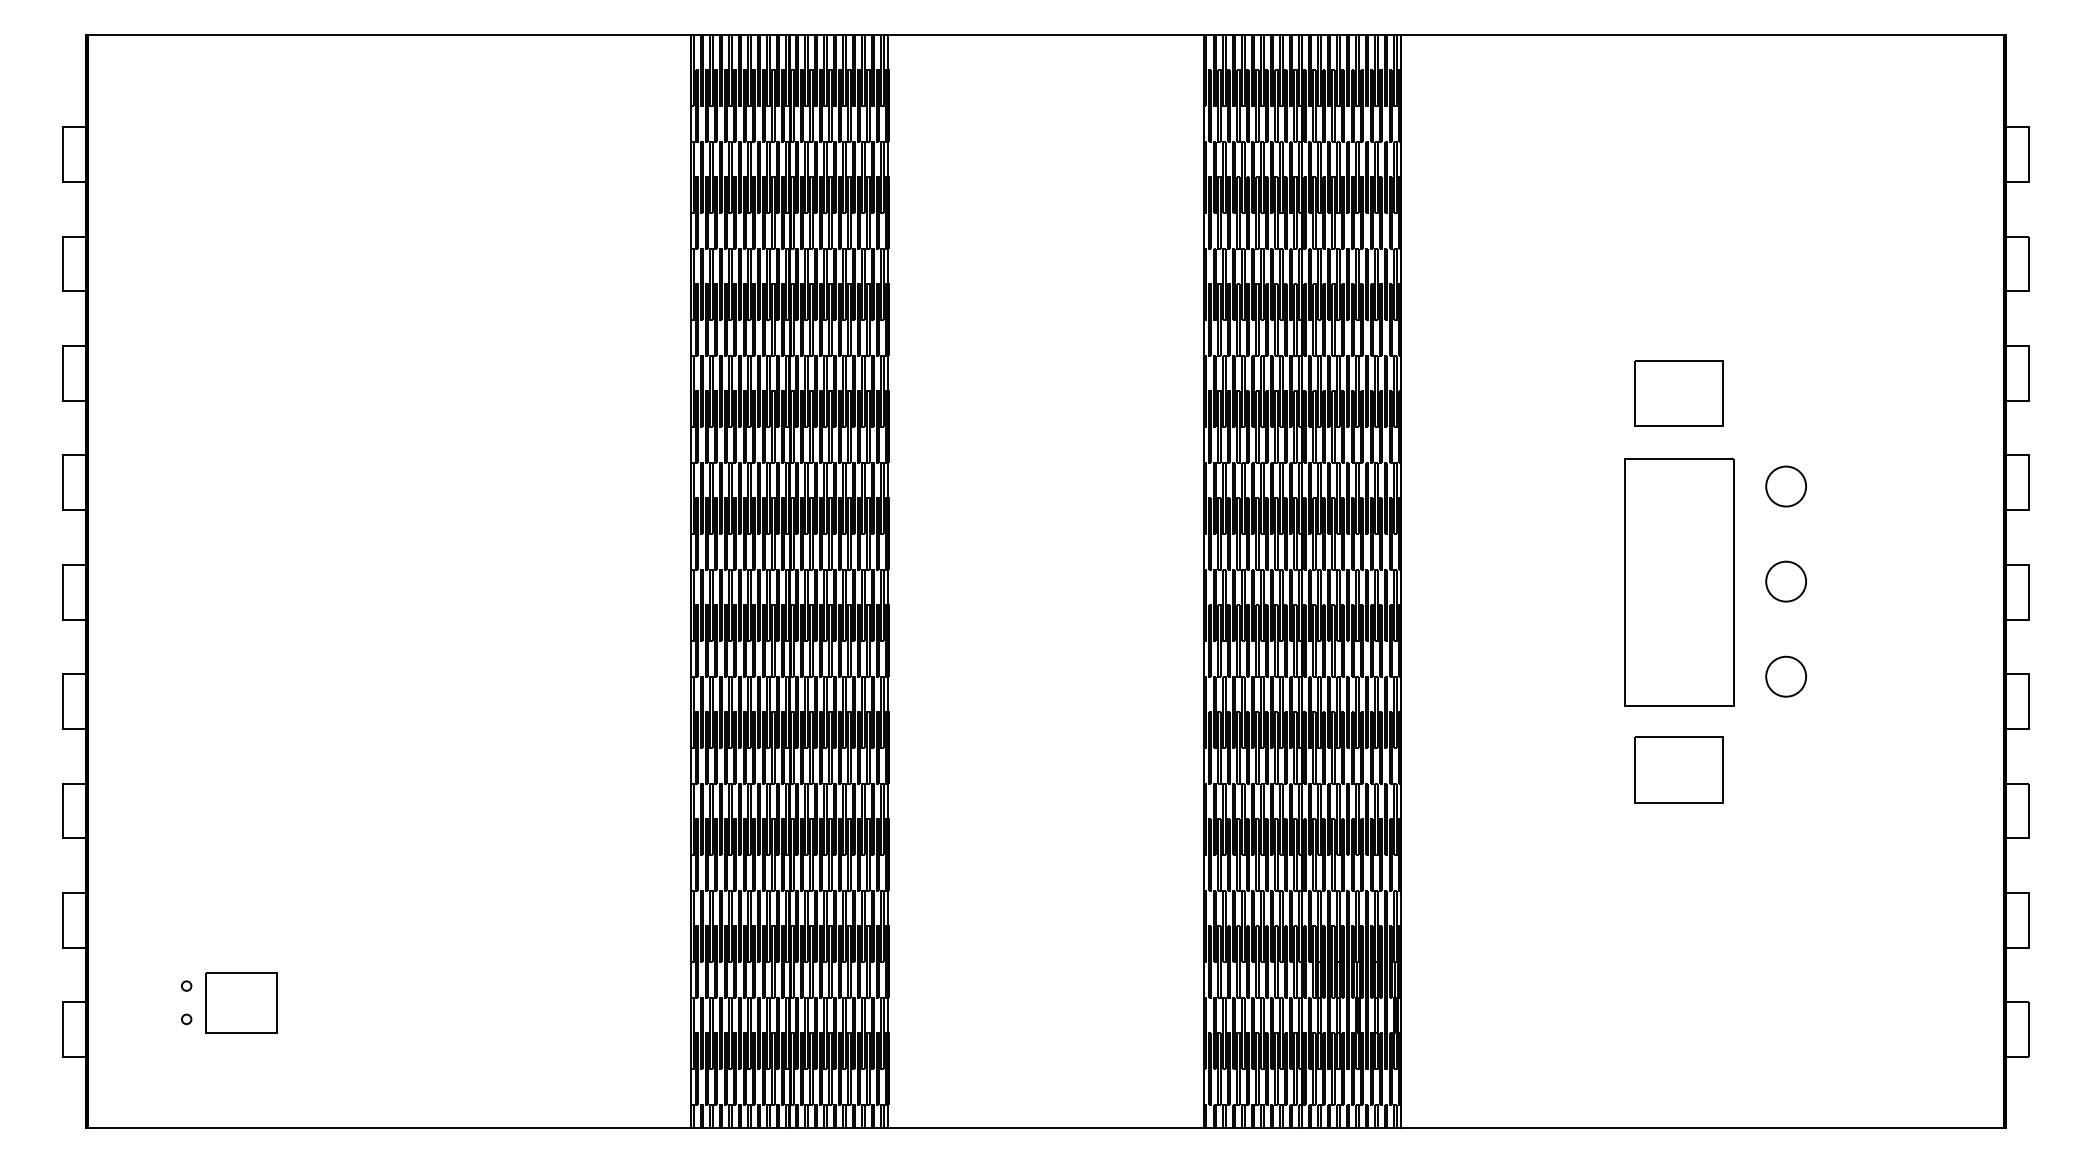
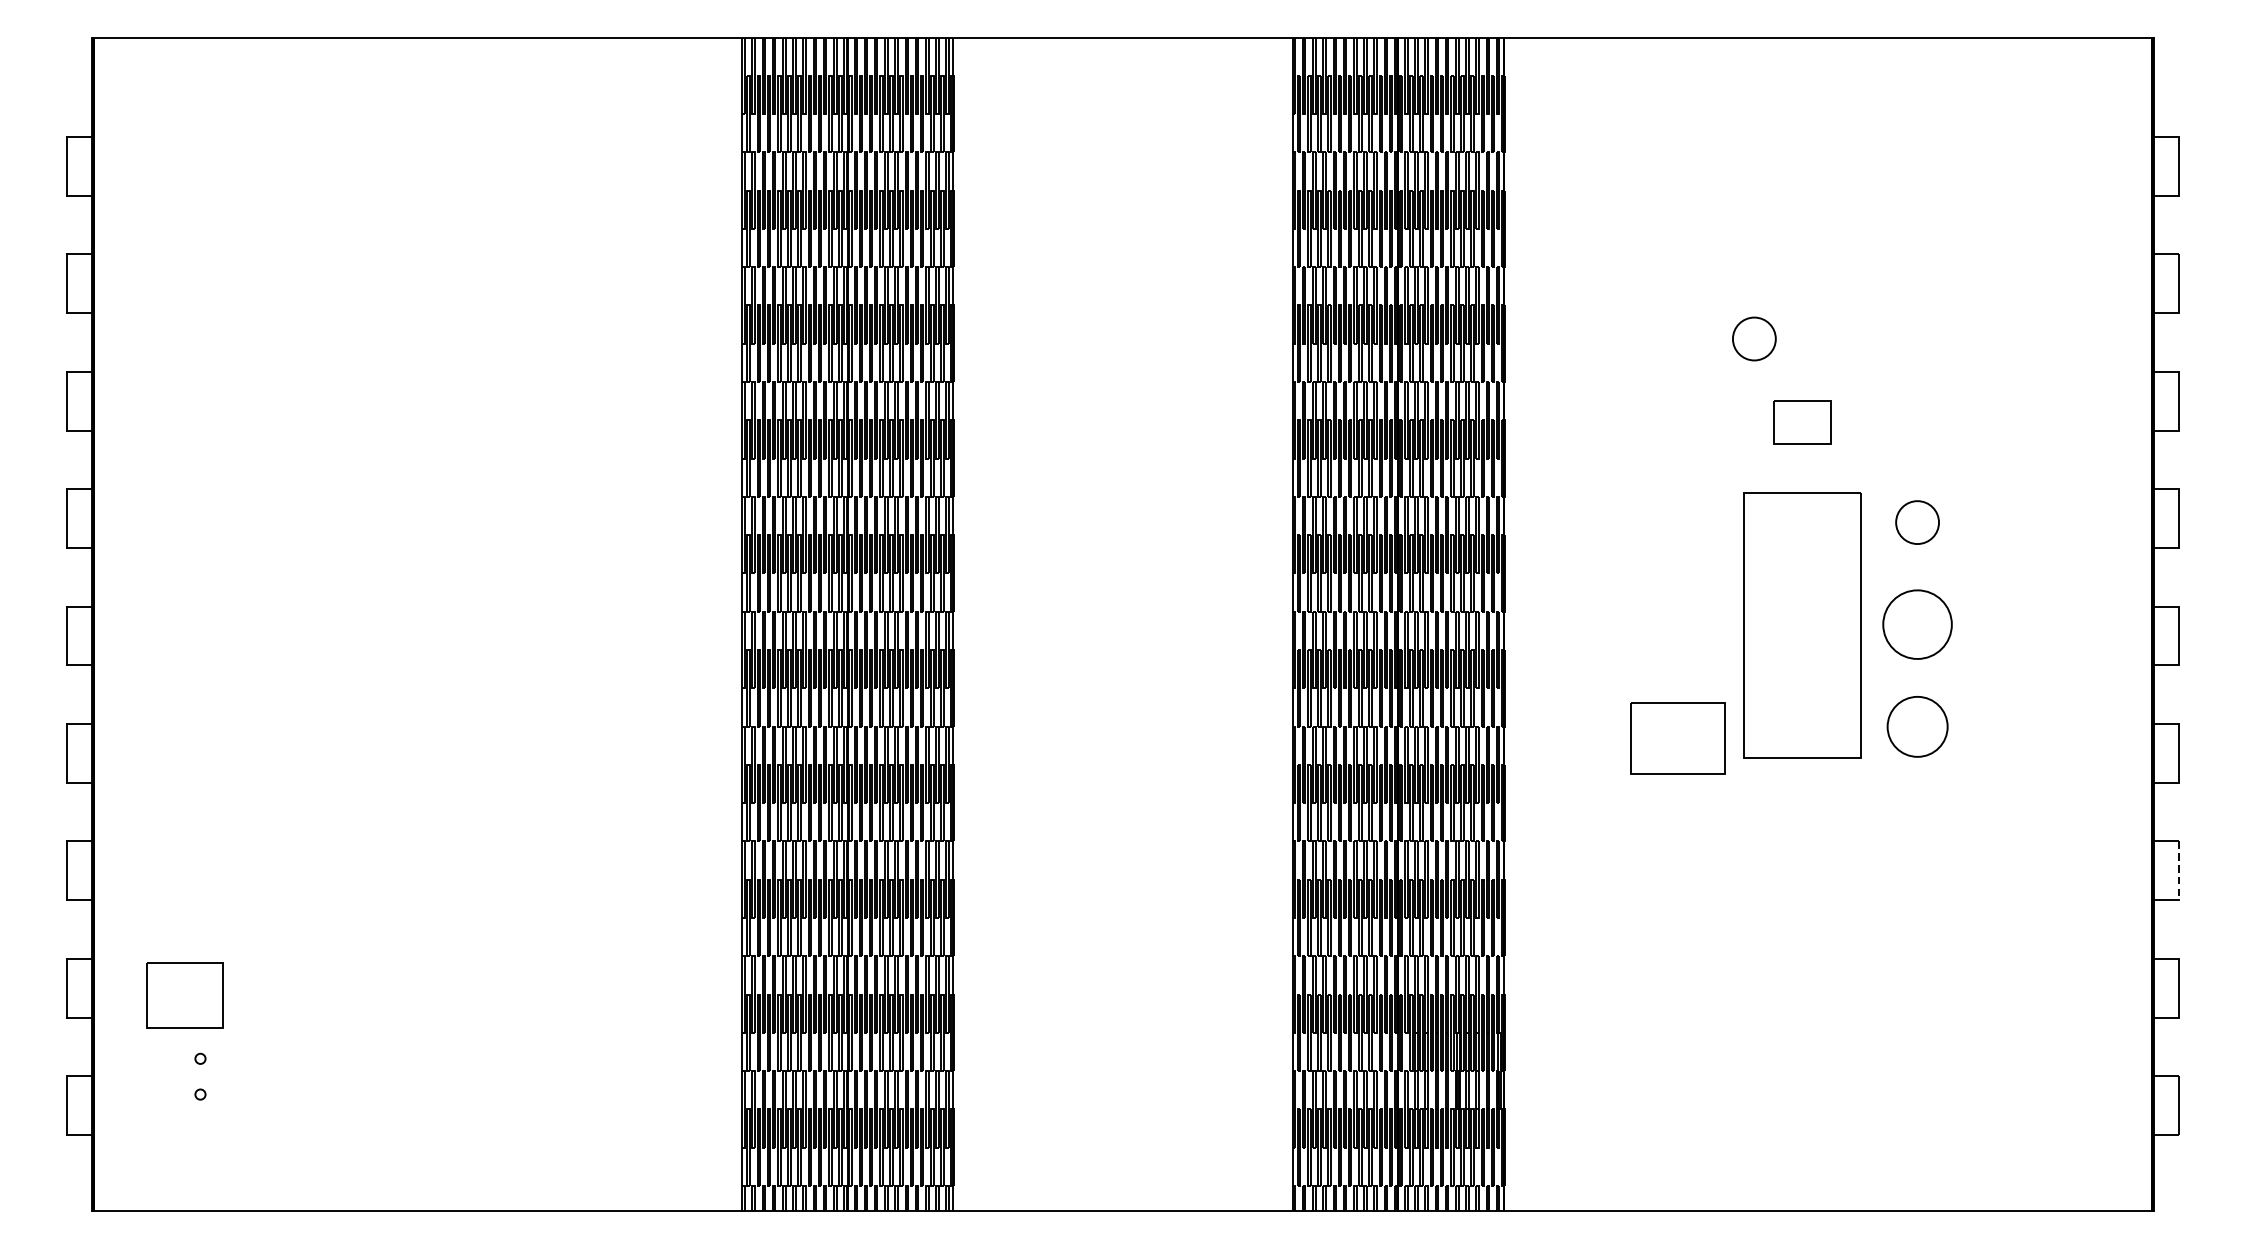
circle: (1633, 315) -> (1753, 338), added
part: (1678, 393) -> (1801, 422), size x0.6
circle: (1786, 581) -> (1917, 624), size x1.6
circle: (1785, 676) -> (1916, 726), size x1.4
part: (1678, 769) -> (1677, 738), moved
line: (2029, 811) -> (2178, 871), solid -> dashed
part: (241, 1002) -> (185, 994), moved

